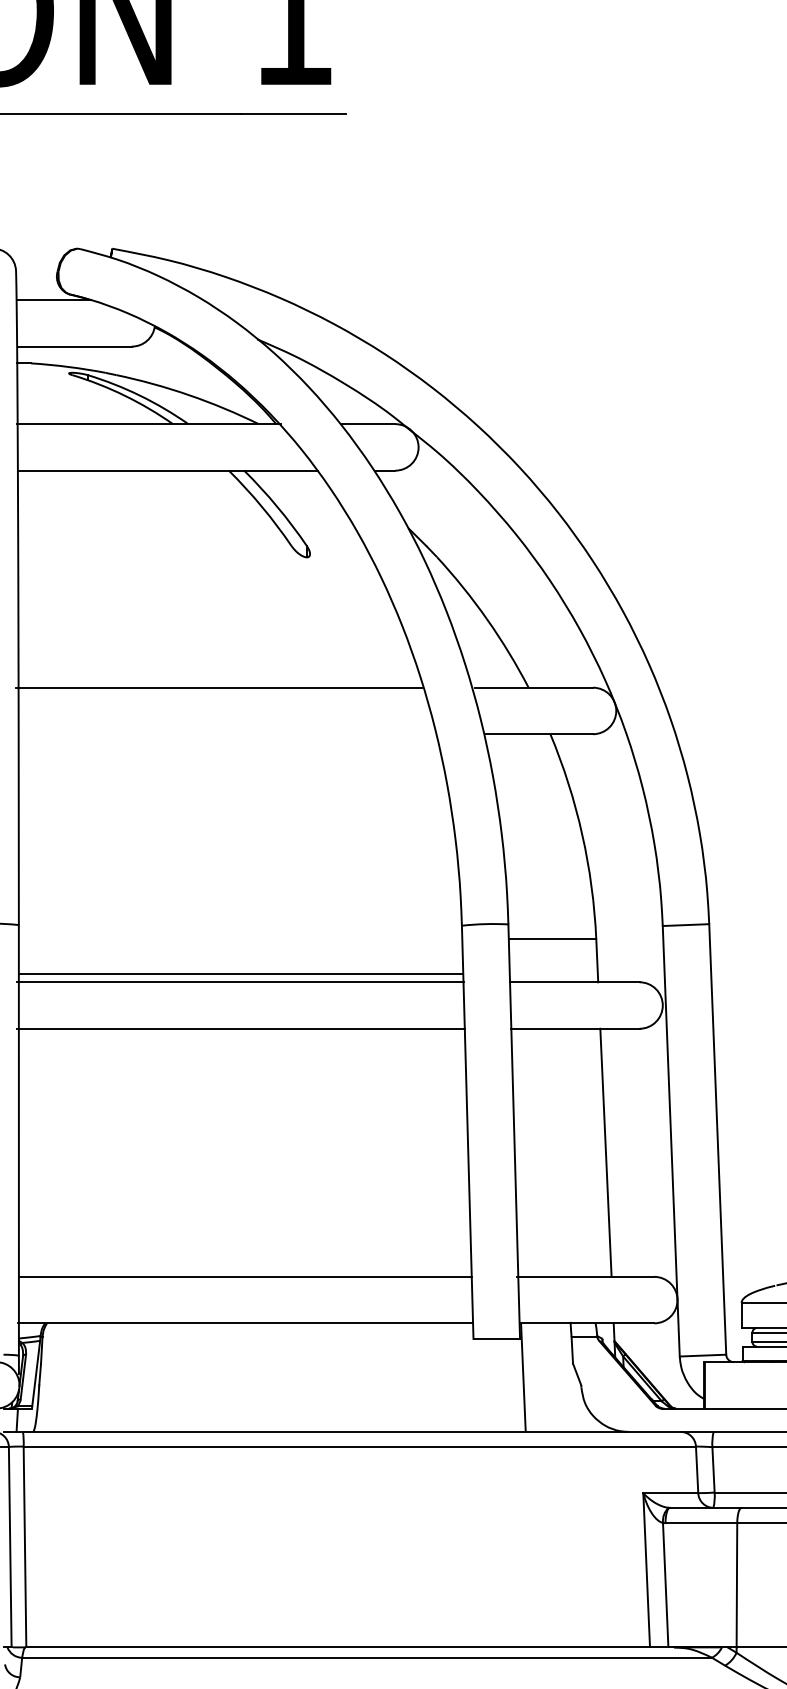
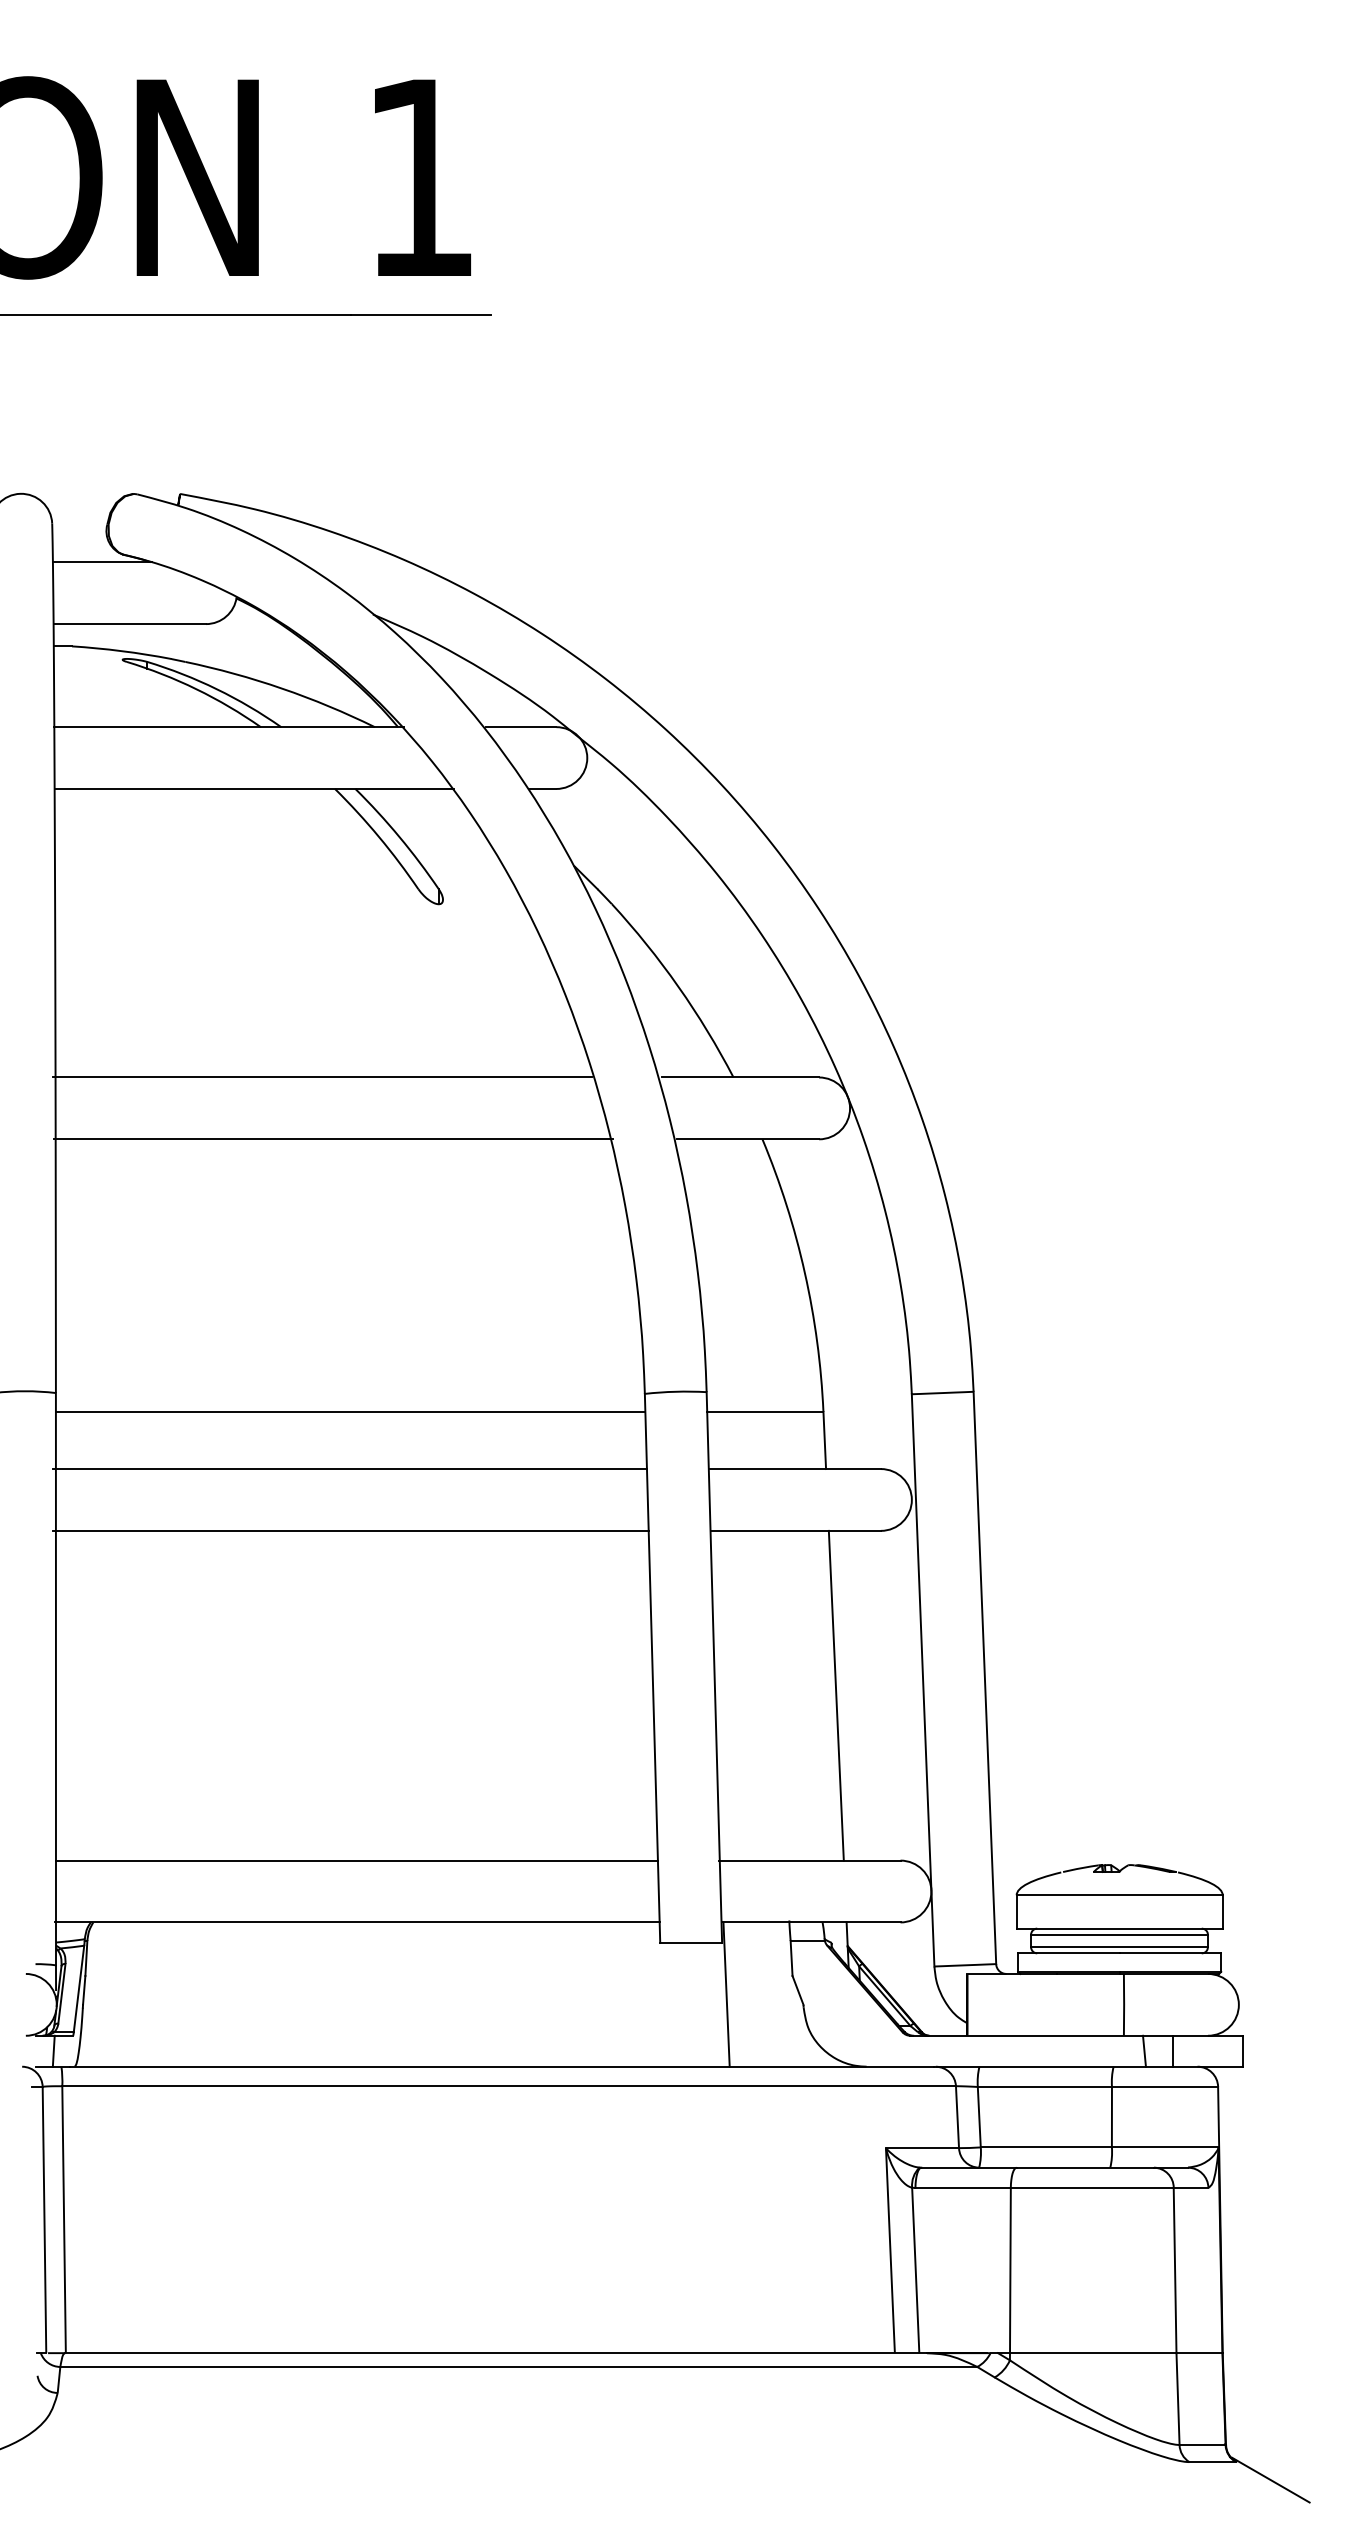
line: (227, 734) -> (333, 1139), added
line: (240, 974) -> (350, 1412), moved

